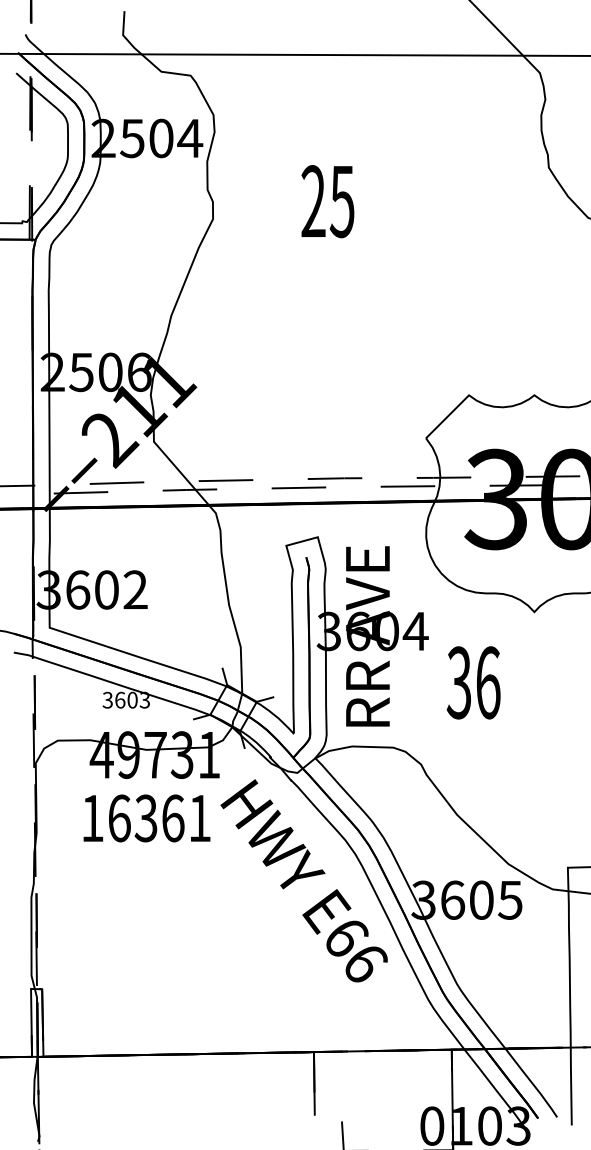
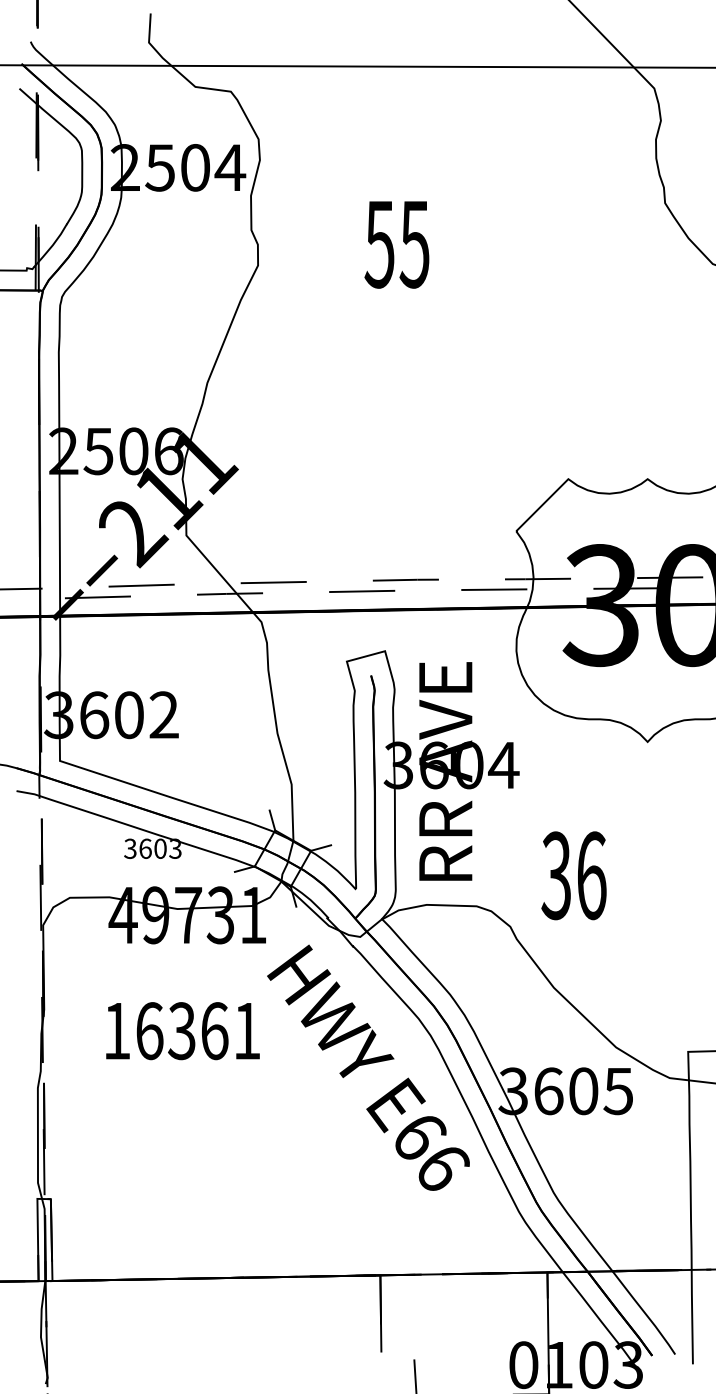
text: (313, 201) -> (379, 244), 25 -> 55
text: (473, 682) -> (573, 875), moved
text: (146, 818) -> (182, 1031), moved

